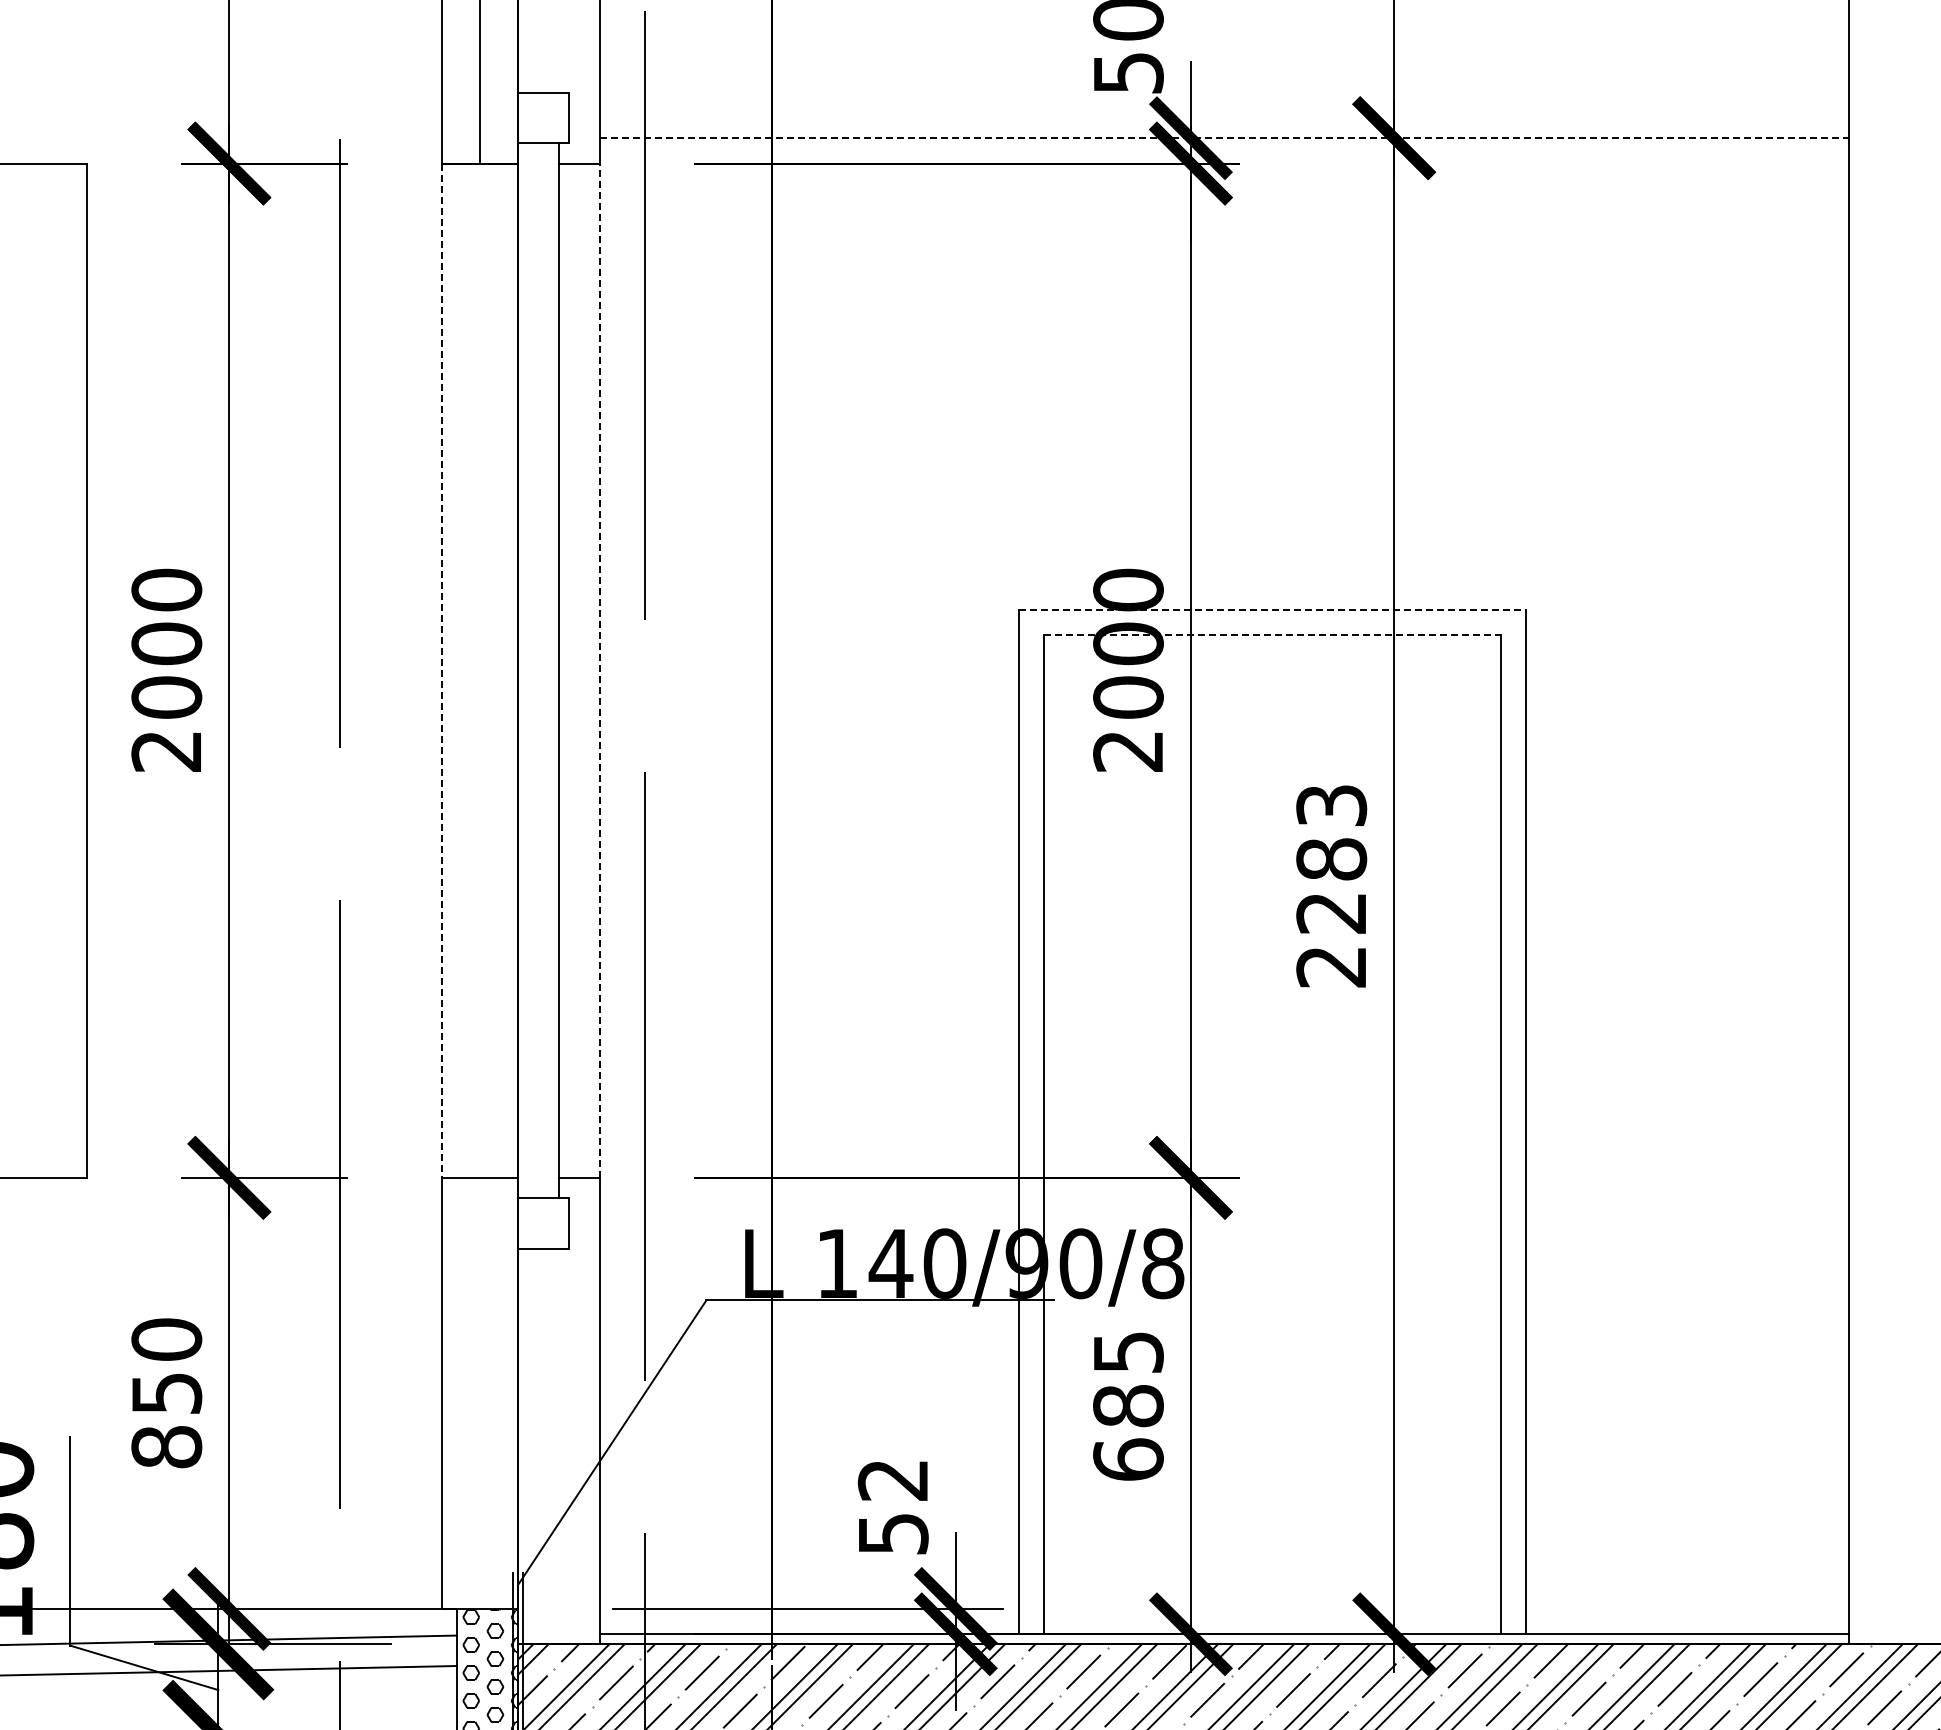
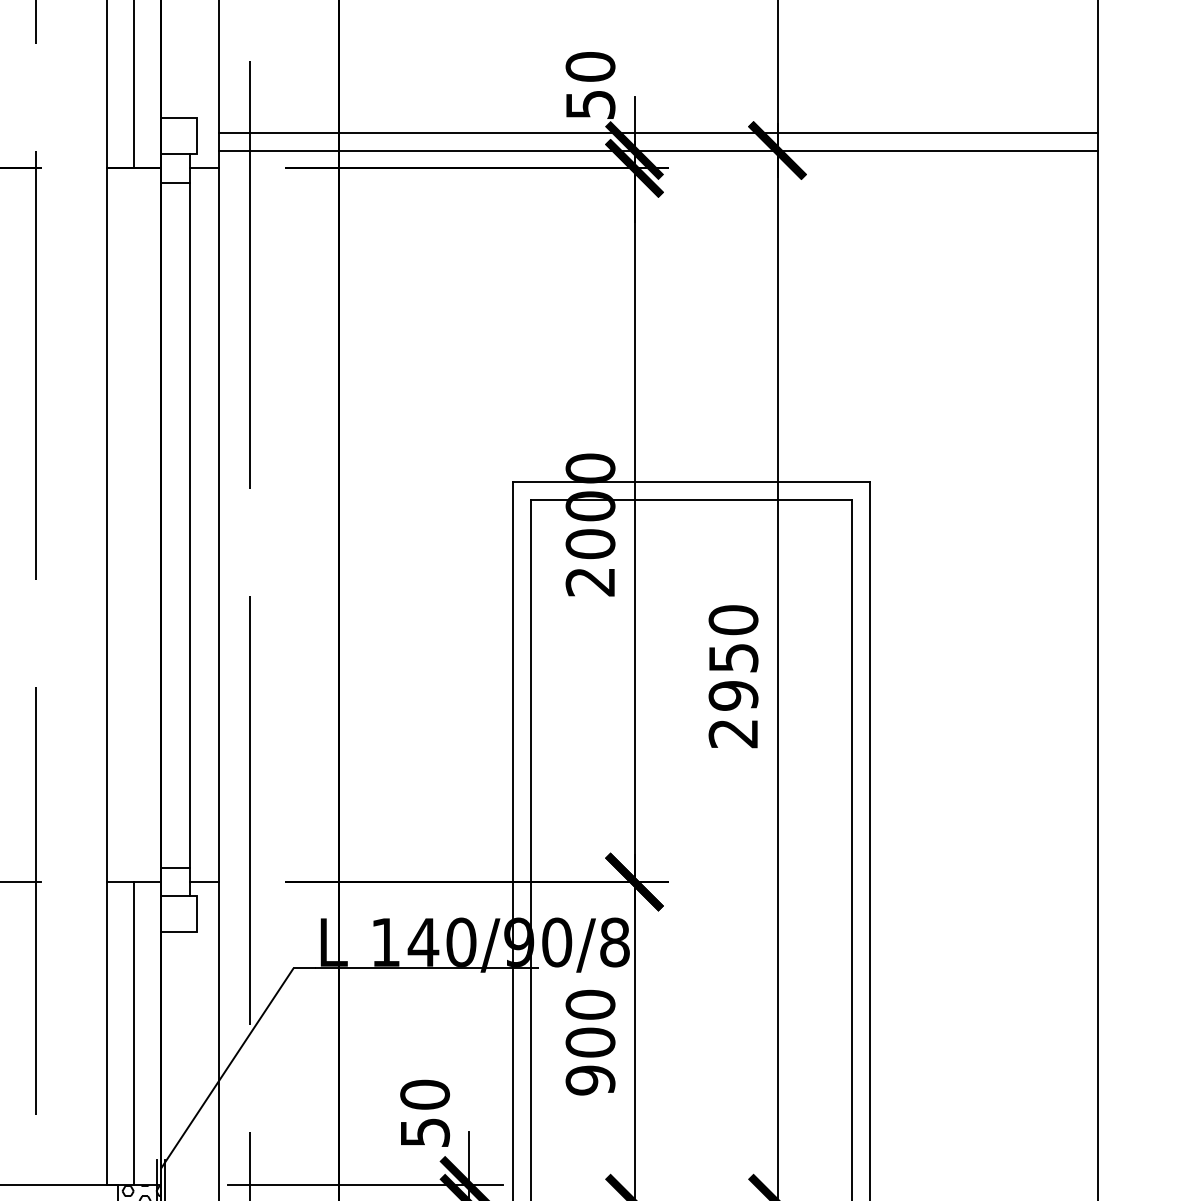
line: (1224, 112) -> (658, 132), added
line: (1225, 138) -> (658, 150), dashed -> solid
line: (537, 183) -> (174, 182), added
line: (1272, 609) -> (691, 482), dashed -> solid
line: (1272, 635) -> (691, 500), dashed -> solid
line: (600, 670) -> (219, 525), dashed -> solid
line: (441, 671) -> (107, 525), dashed -> solid
text: (1331, 859) -> (733, 658), 2283 -> 2950
line: (537, 1157) -> (174, 867), added
line: (479, 1392) -> (133, 1033), added
text: (1128, 1406) -> (590, 1042), 685 -> 900
text: (892, 1480) -> (424, 1095), 52 -> 50

